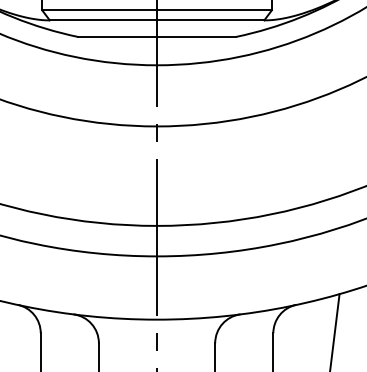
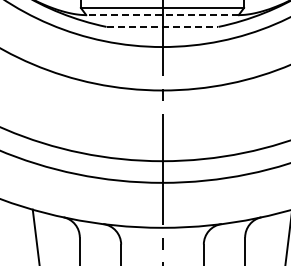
line: (157, 20) -> (162, 15), solid -> dashed
line: (157, 36) -> (162, 26), solid -> dashed

